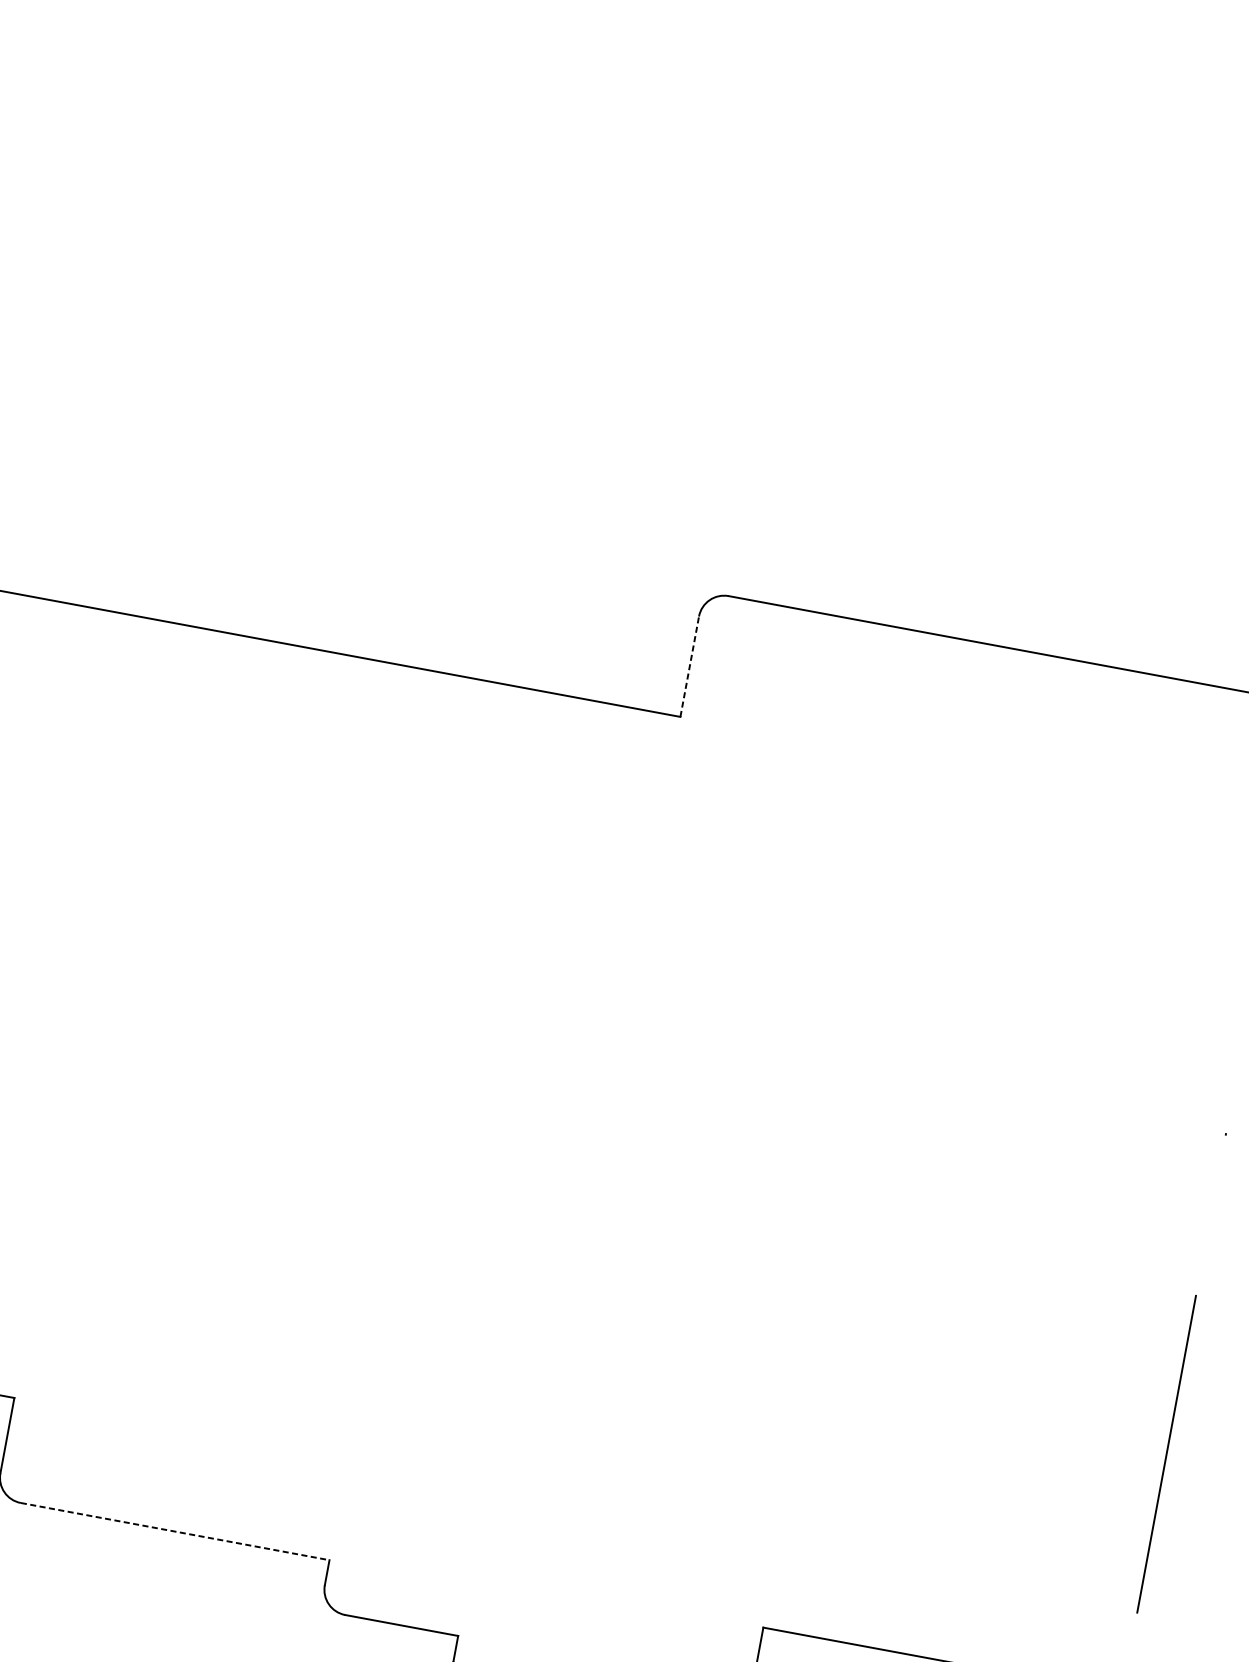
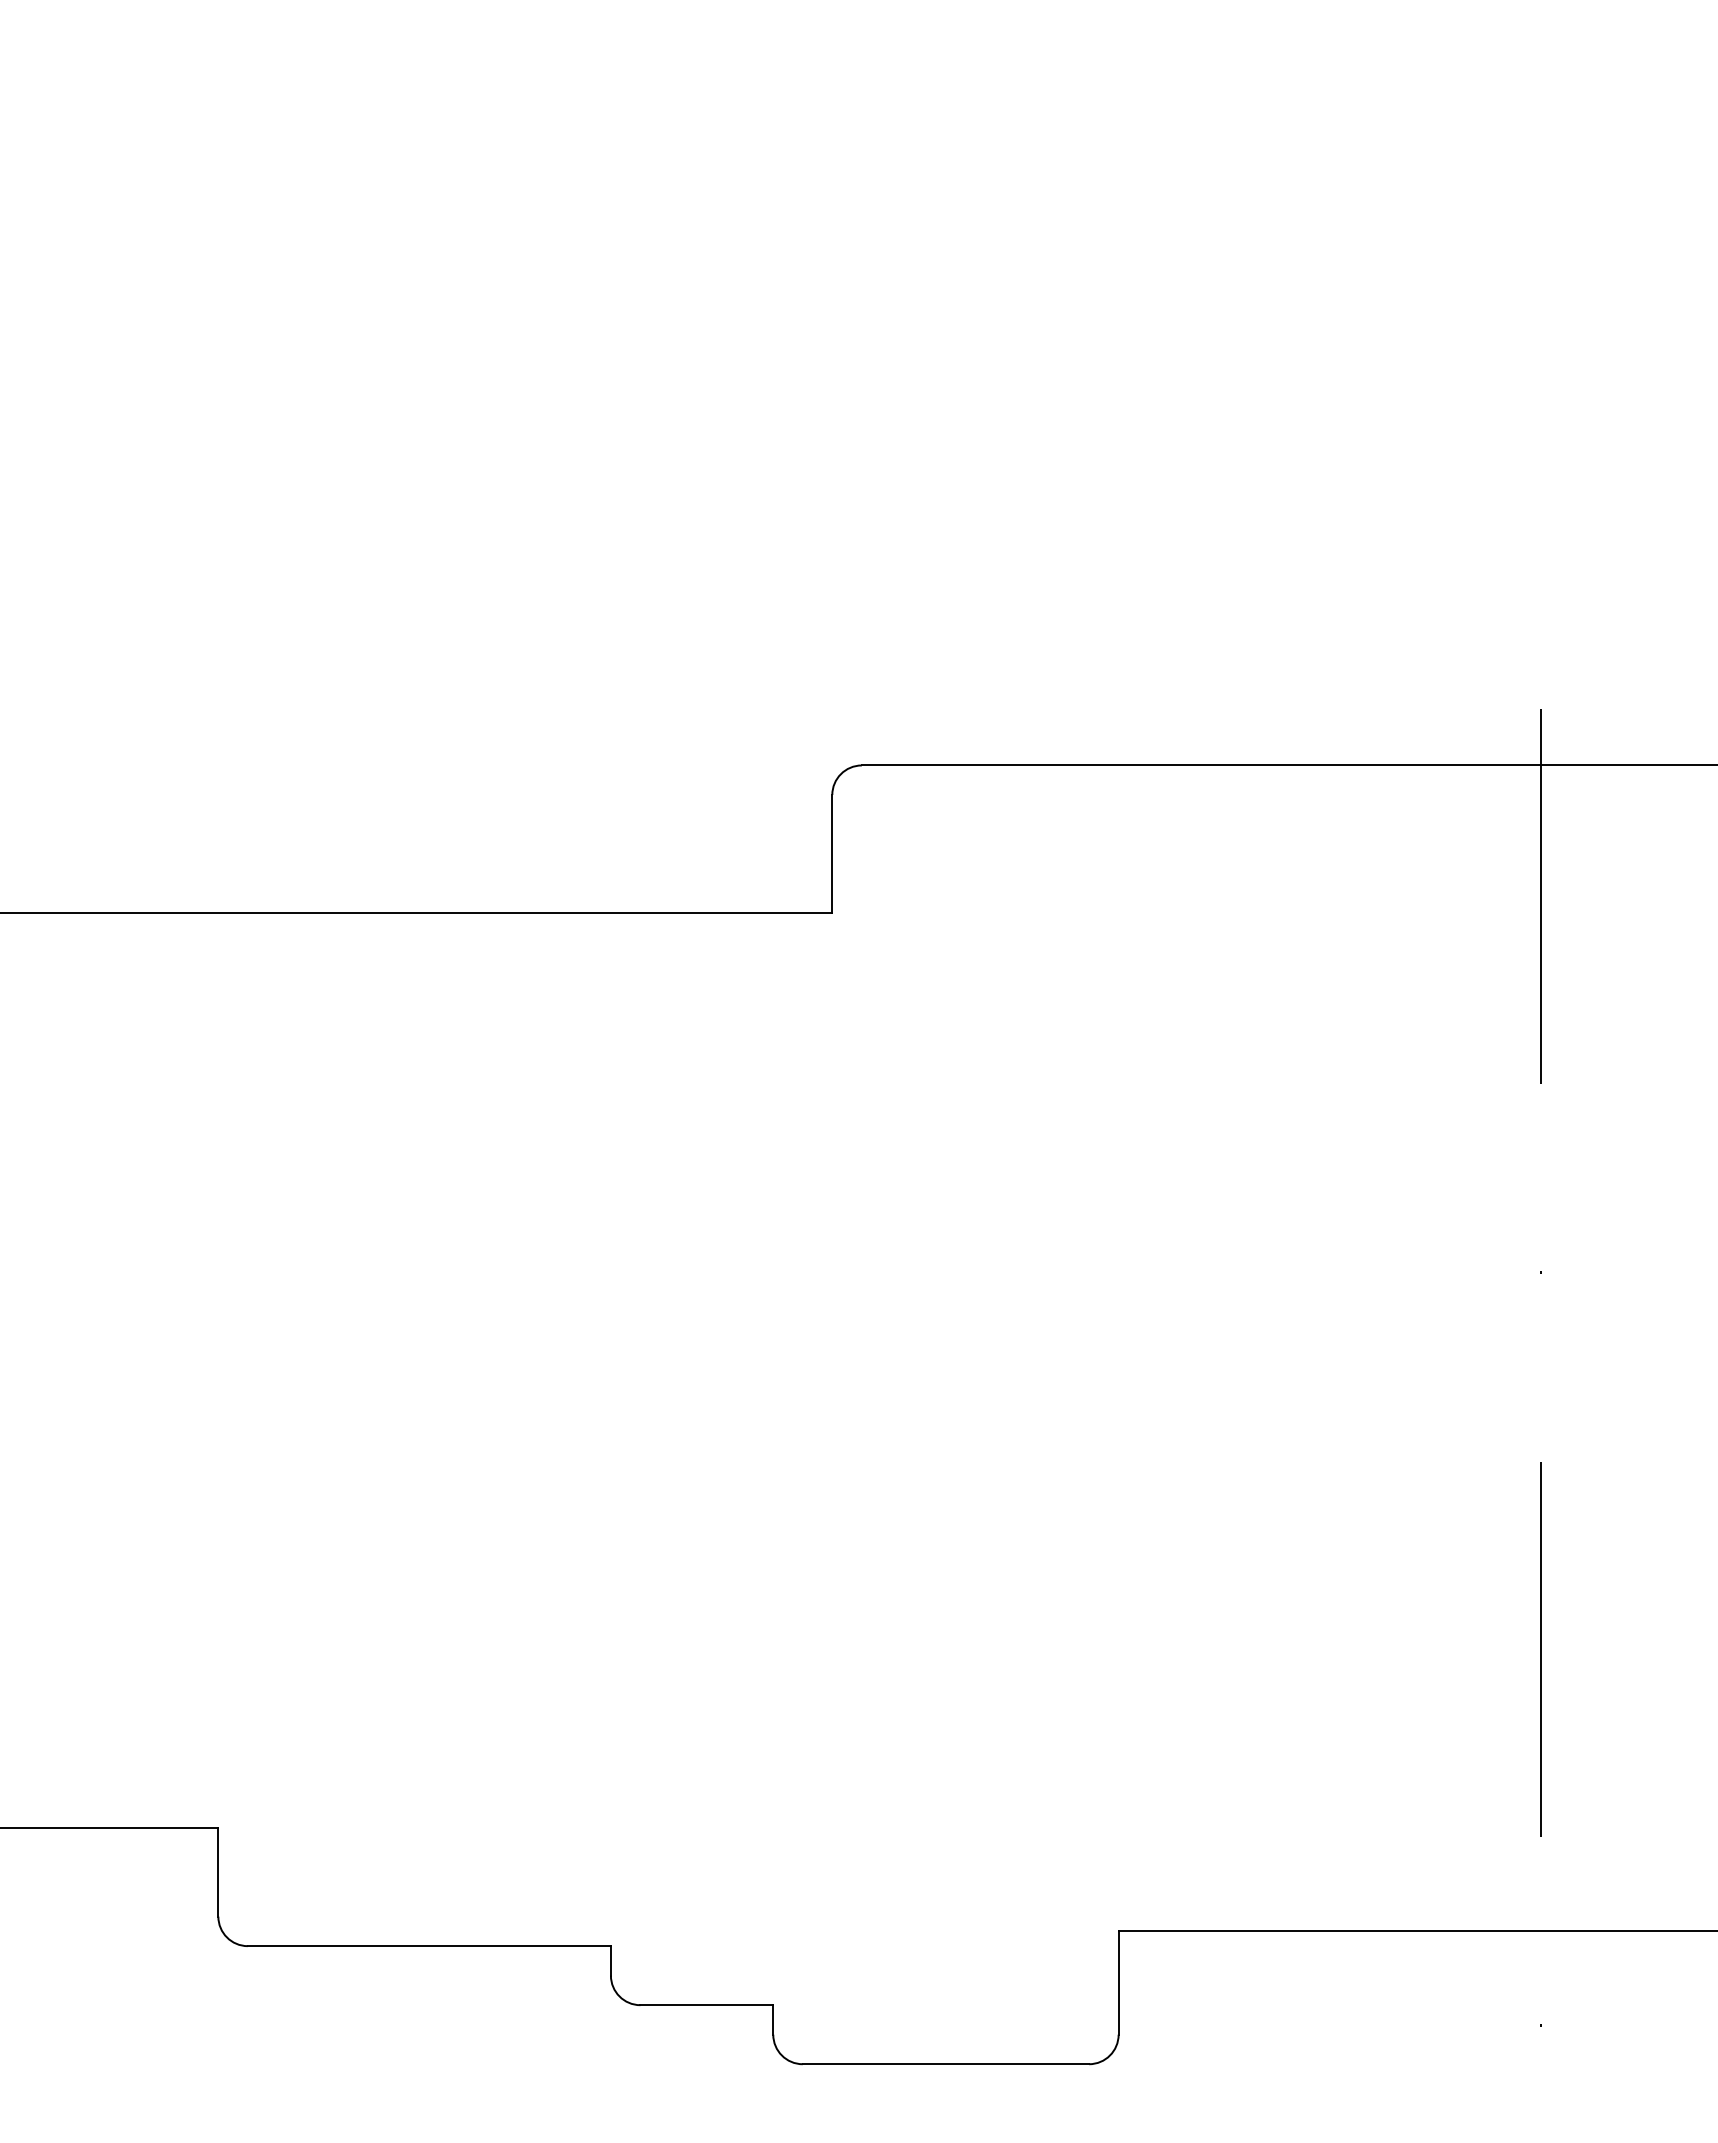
line: (689, 666) -> (832, 853), dashed -> solid
line: (175, 1531) -> (429, 1946), dashed -> solid

